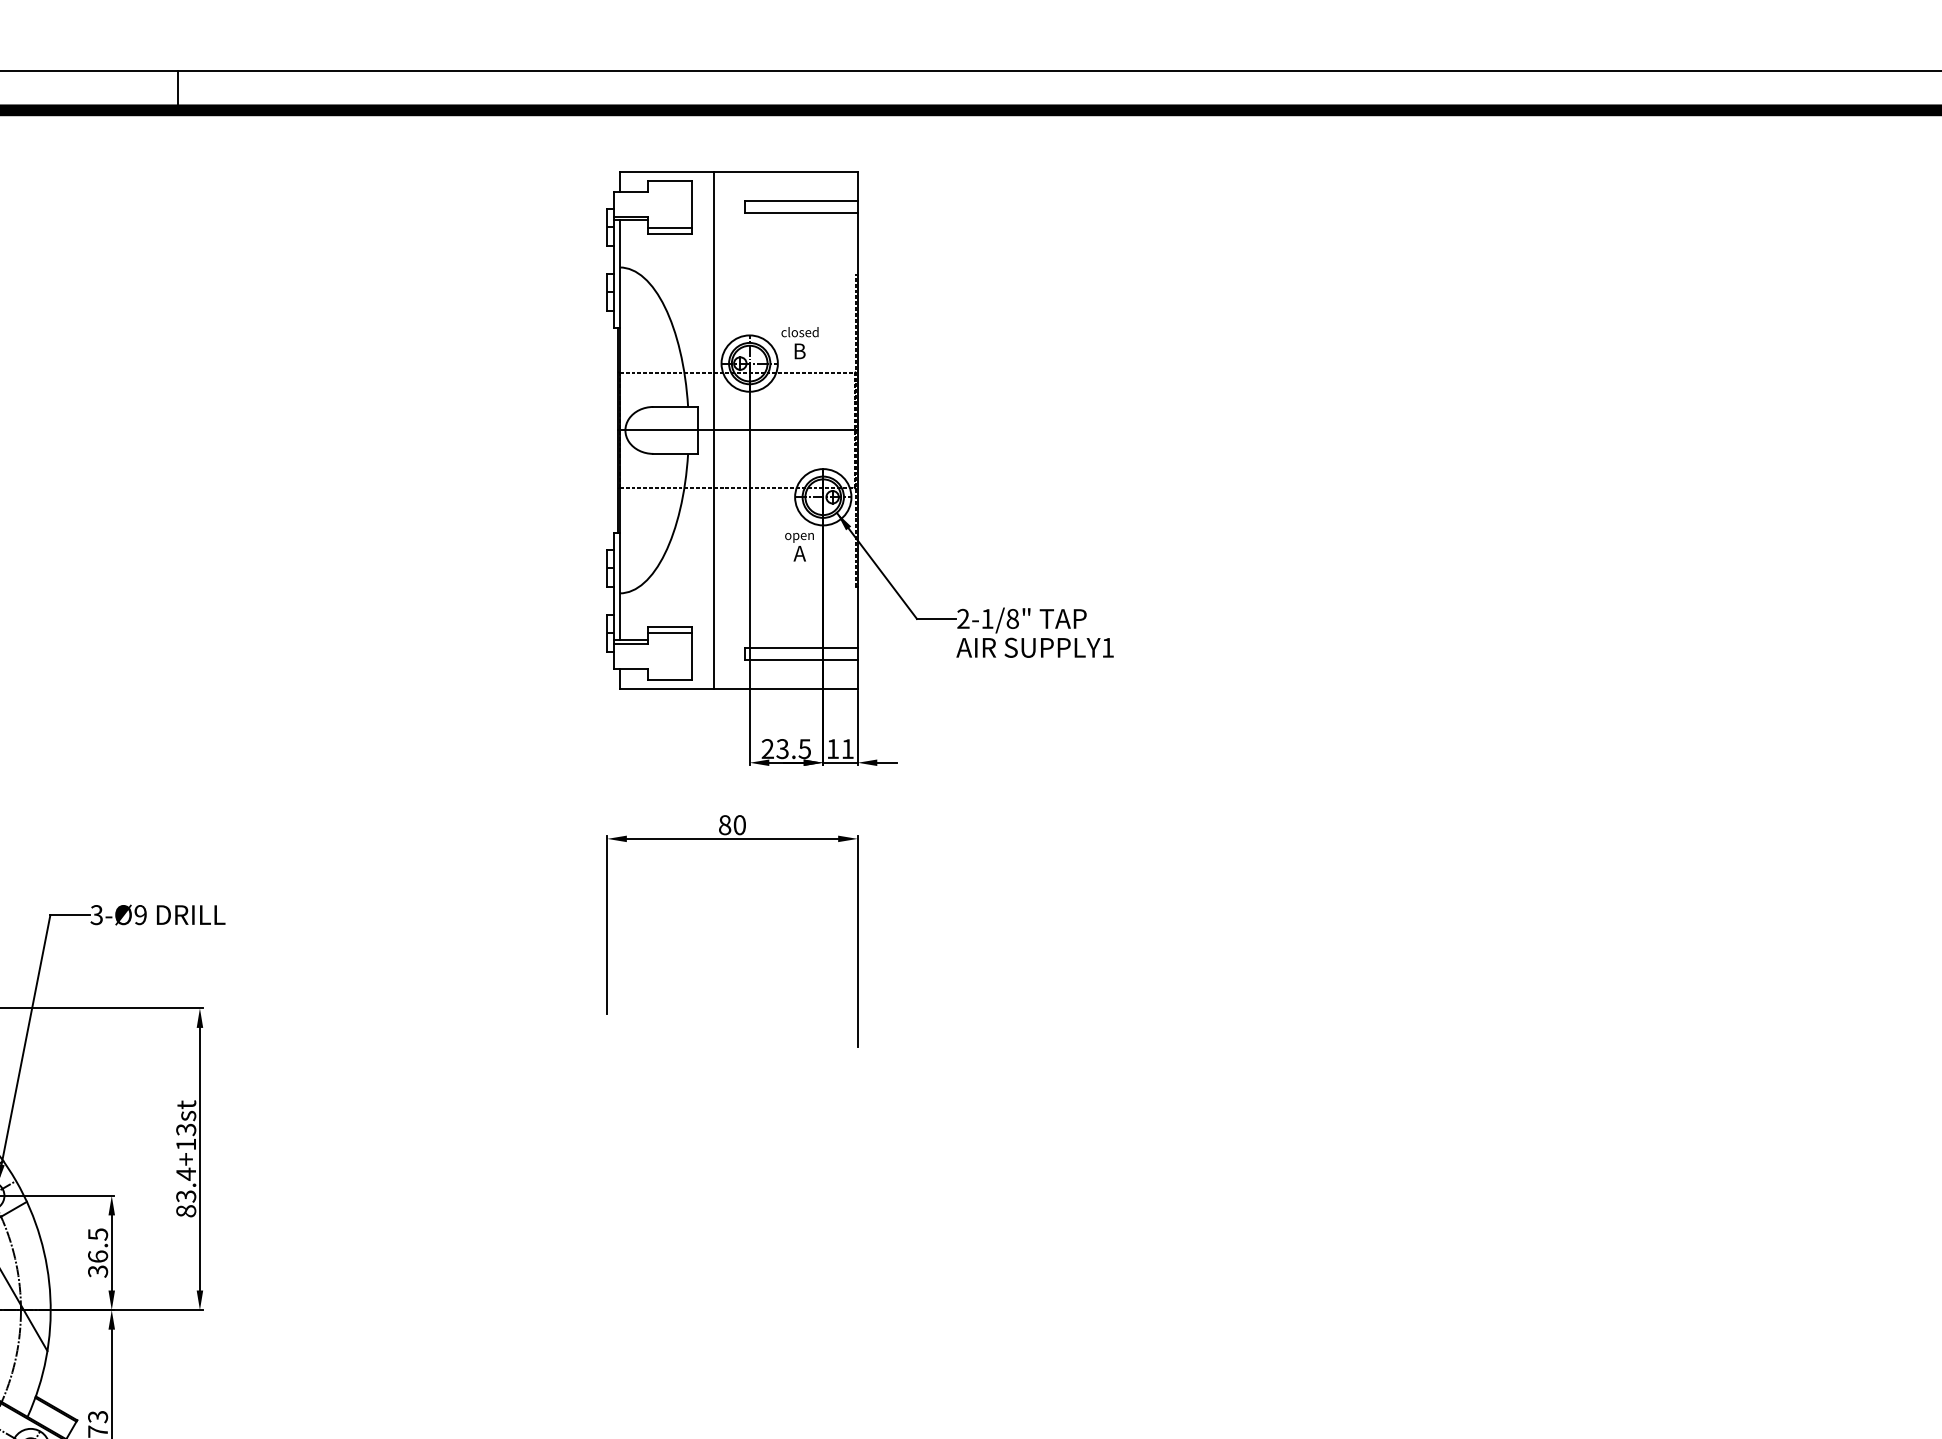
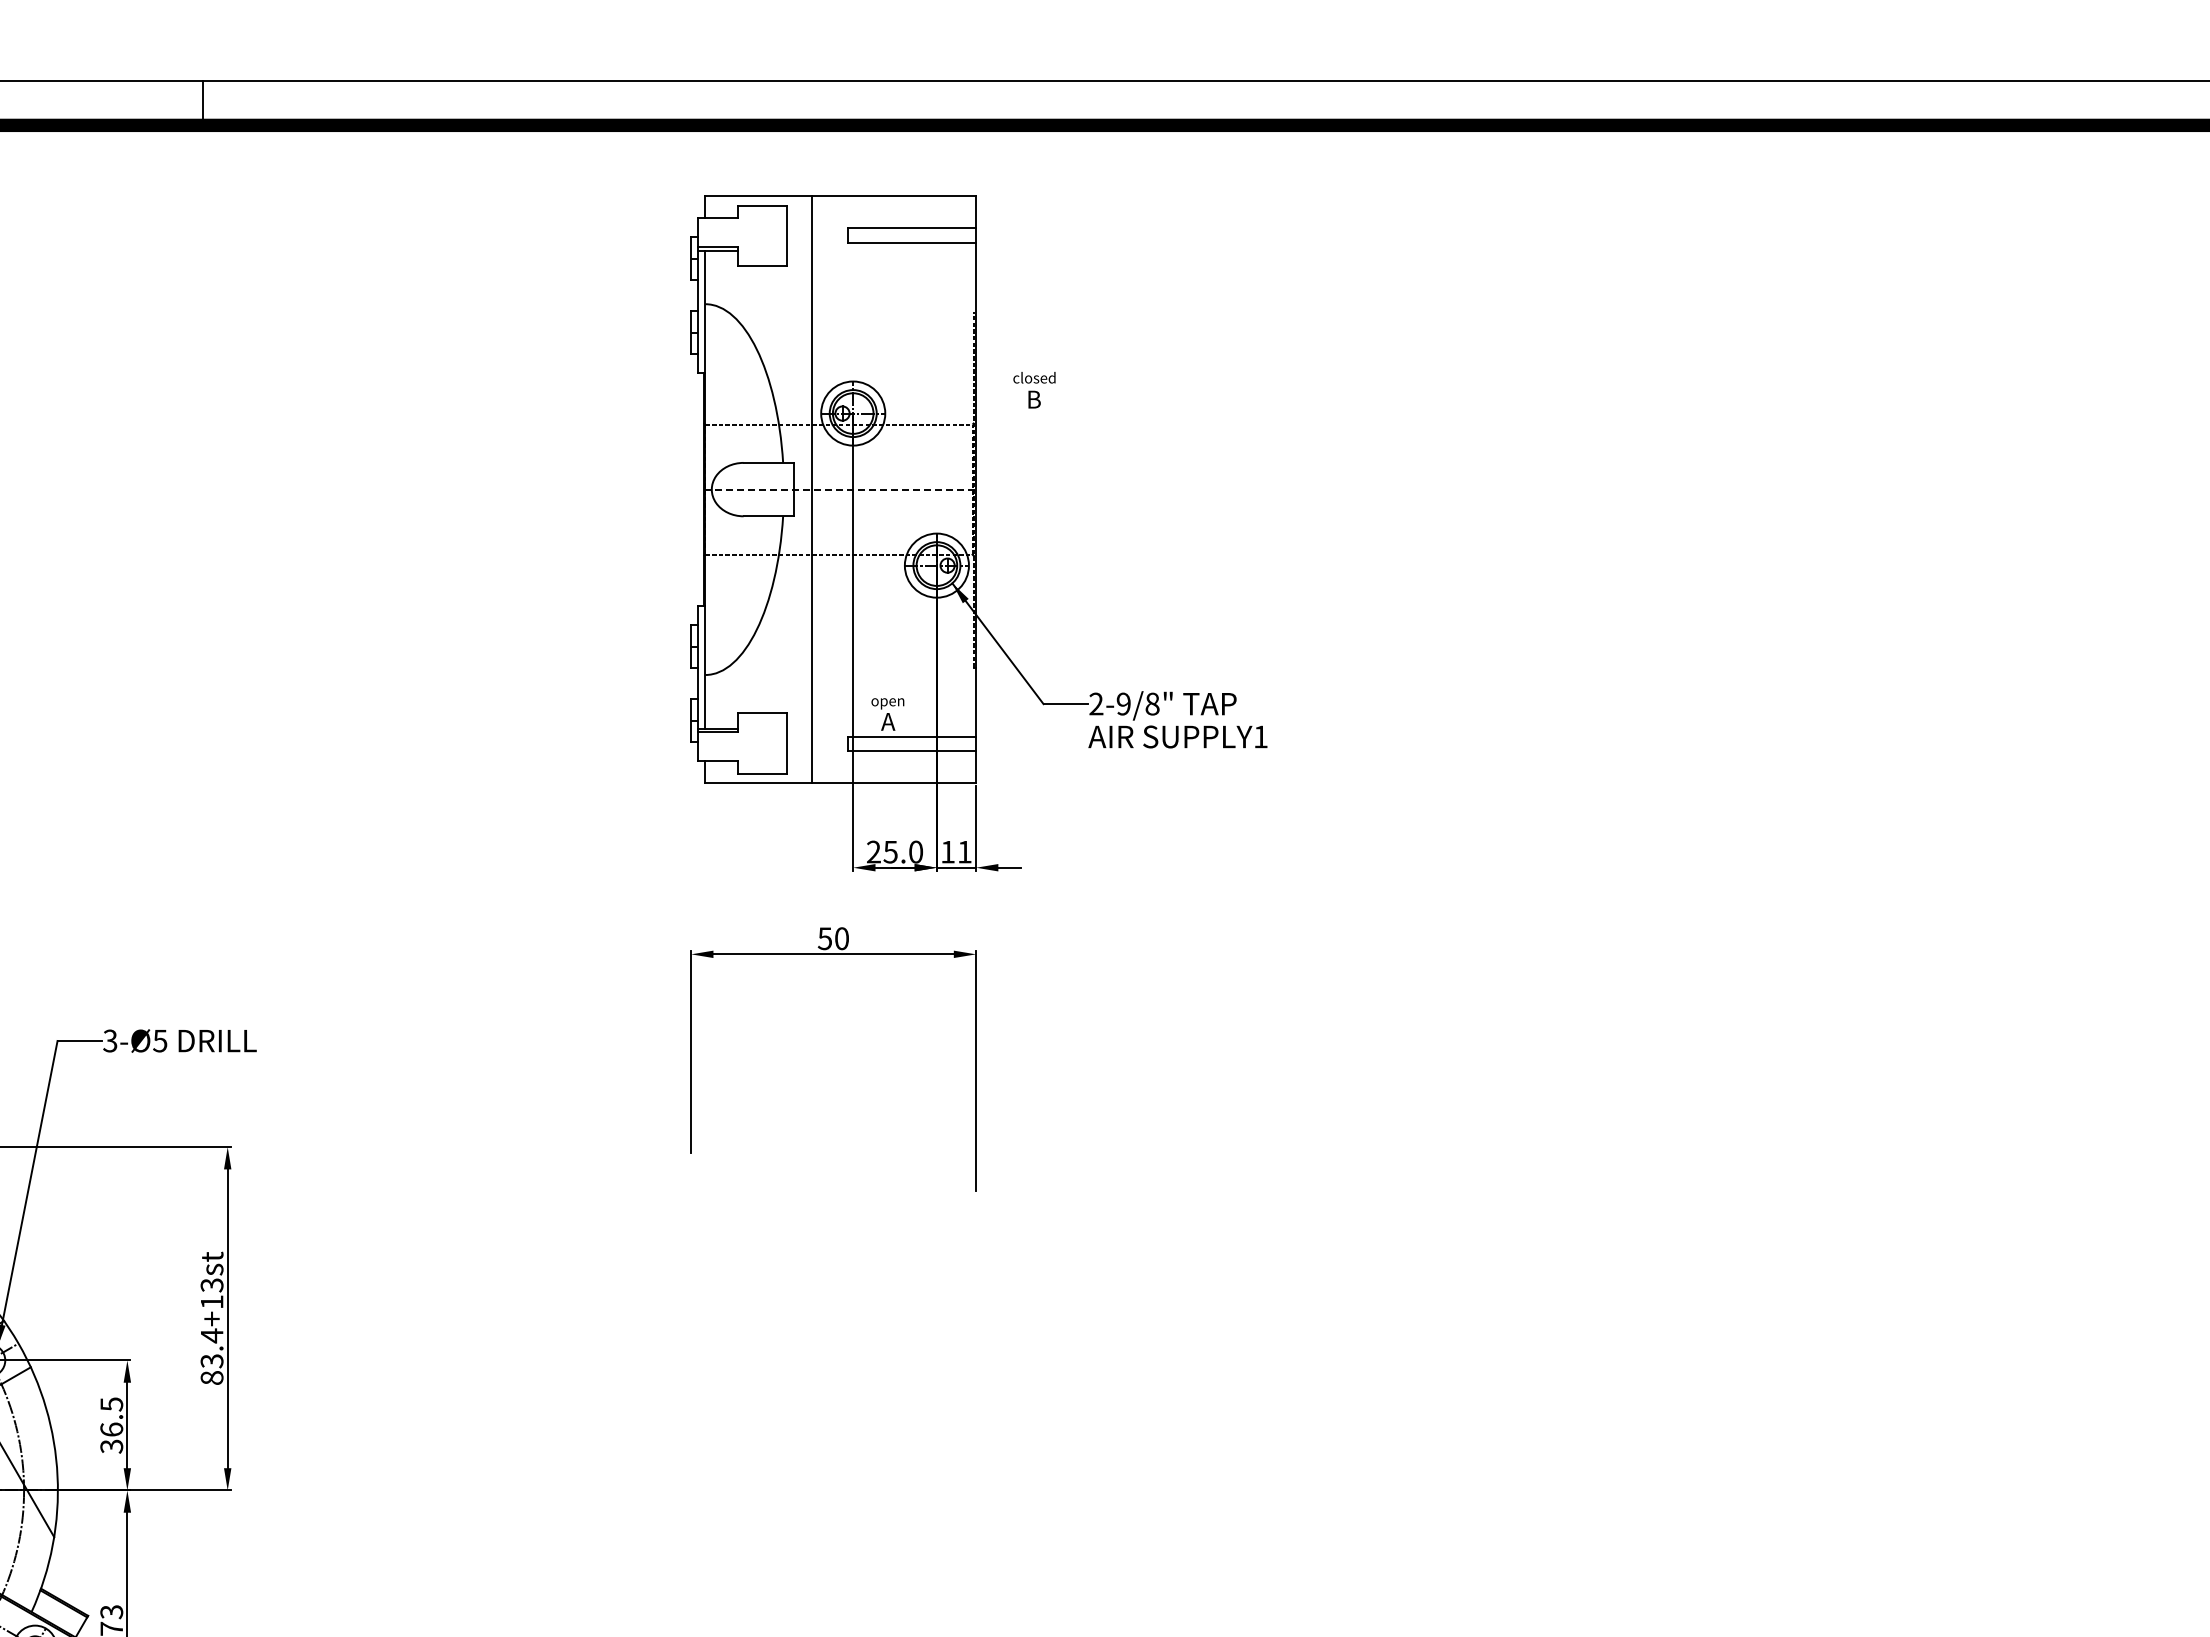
line: (669, 228) -> (762, 259), removed
text: (800, 343) -> (1034, 390), moved
line: (738, 430) -> (840, 489), solid -> dashed
text: (799, 547) -> (887, 714), moved
text: (987, 618) -> (1123, 703), 2-1/8" -> 2-9/8"
line: (669, 633) -> (762, 720), removed
text: (793, 748) -> (903, 851), 23.5 -> 25.0
text: (724, 824) -> (824, 938), 80 -> 50
text: (140, 914) -> (160, 1040), 3-Ø9 -> 3-Ø5

